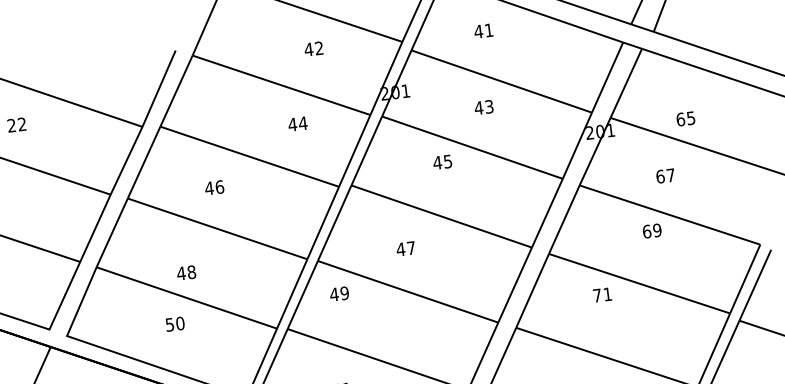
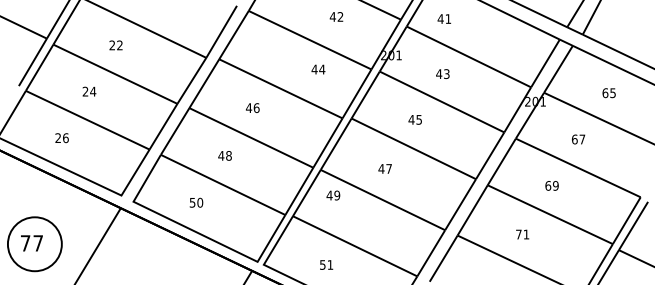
text: (482, 30) -> (443, 18), moved
text: (483, 106) -> (442, 73), moved
text: (684, 119) -> (608, 93), moved
text: (441, 161) -> (414, 119), moved
text: (651, 230) -> (551, 185), moved
text: (185, 272) -> (224, 155), moved
text: (602, 294) -> (522, 234), moved
text: (175, 323) -> (196, 202), moved

